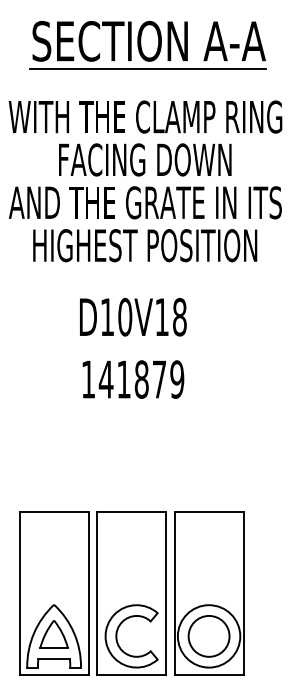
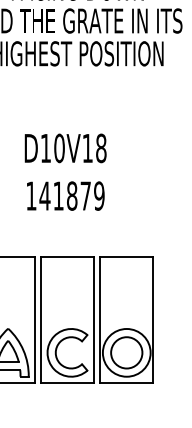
text: (133, 348) -> (65, 172), moved

